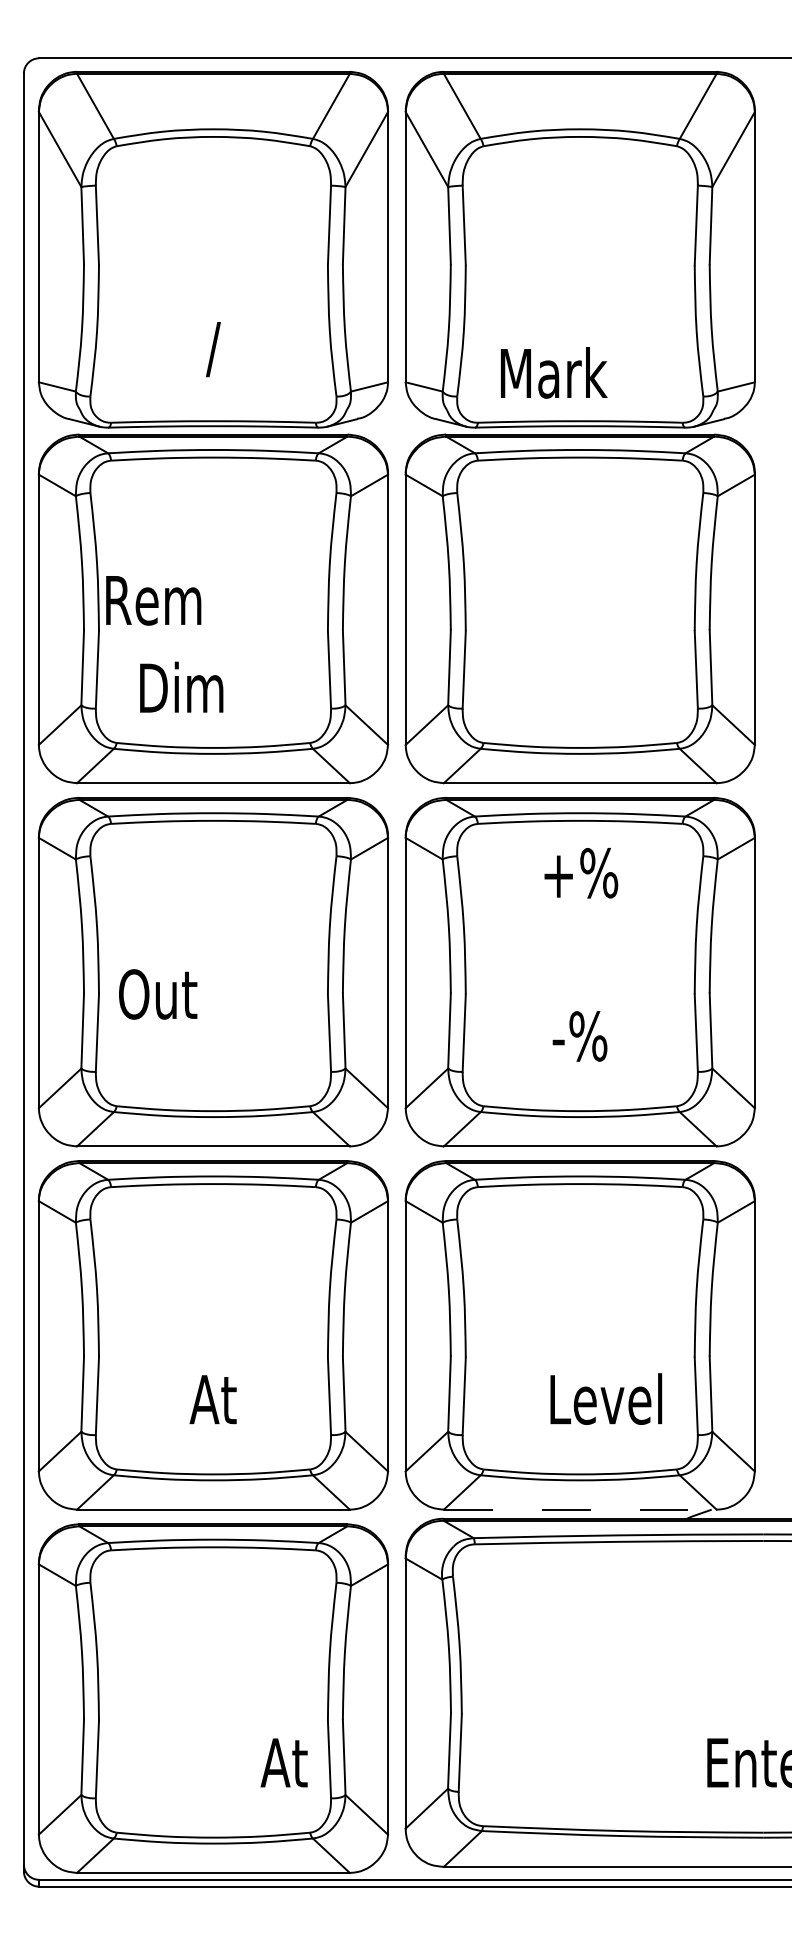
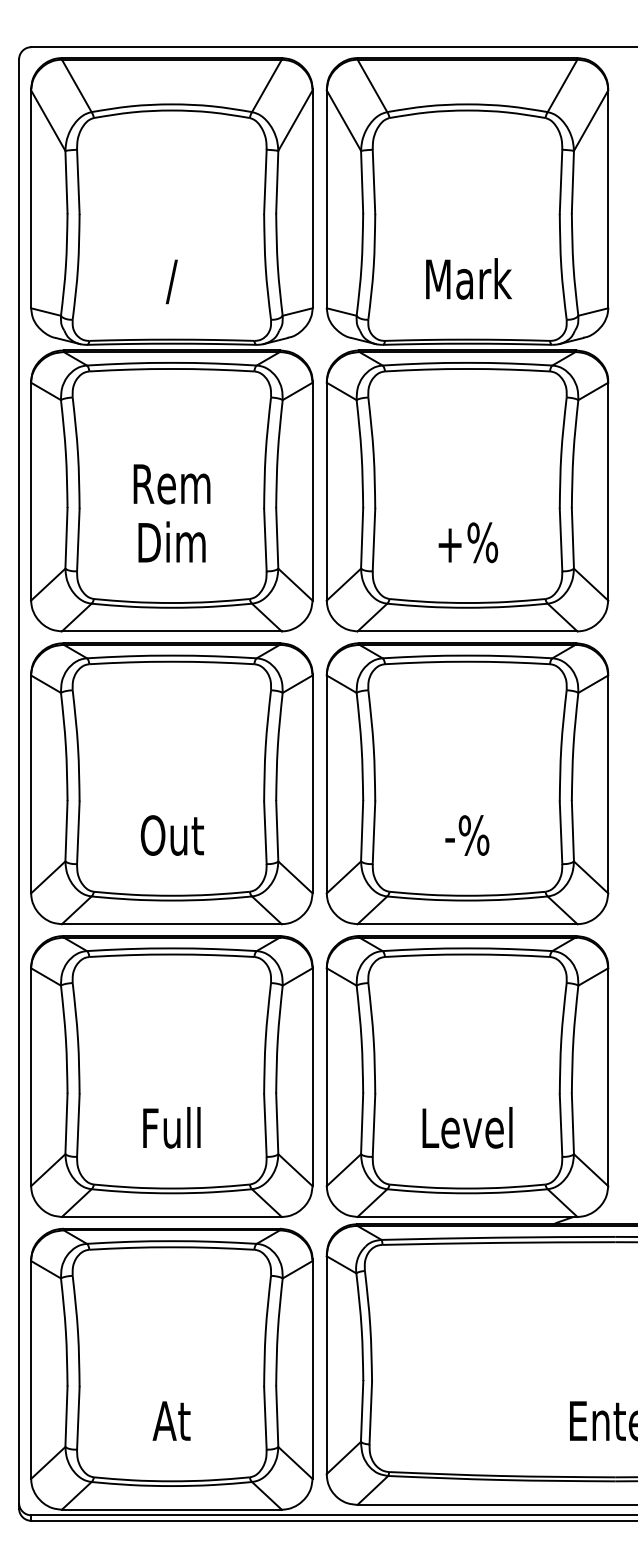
text: (554, 372) -> (469, 278), moved
text: (153, 600) -> (171, 484), moved
text: (181, 686) -> (171, 541), moved
text: (581, 872) -> (468, 542), moved
text: (158, 994) -> (172, 835), moved
text: (213, 1398) -> (171, 1127), At -> Full
text: (606, 1398) -> (467, 1127), moved
line: (580, 1509) -> (467, 1216), dashed -> solid
text: (283, 1762) -> (171, 1420), moved

